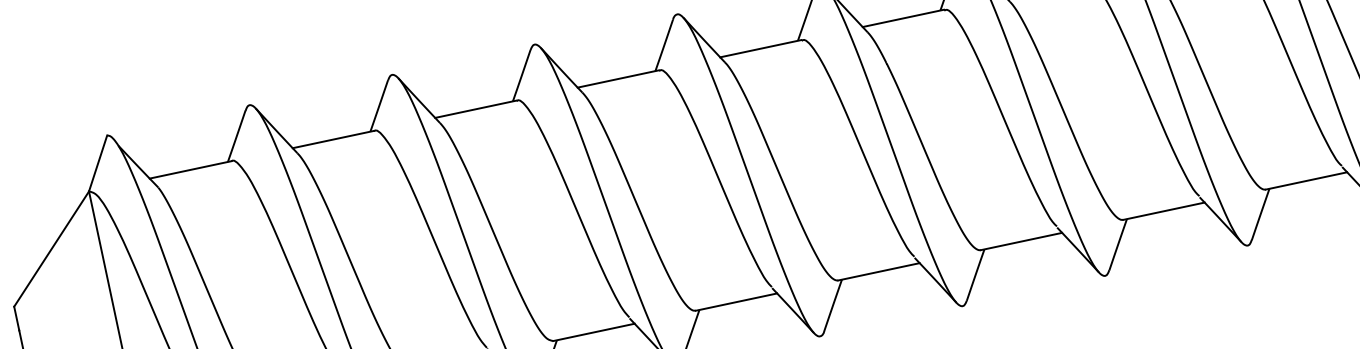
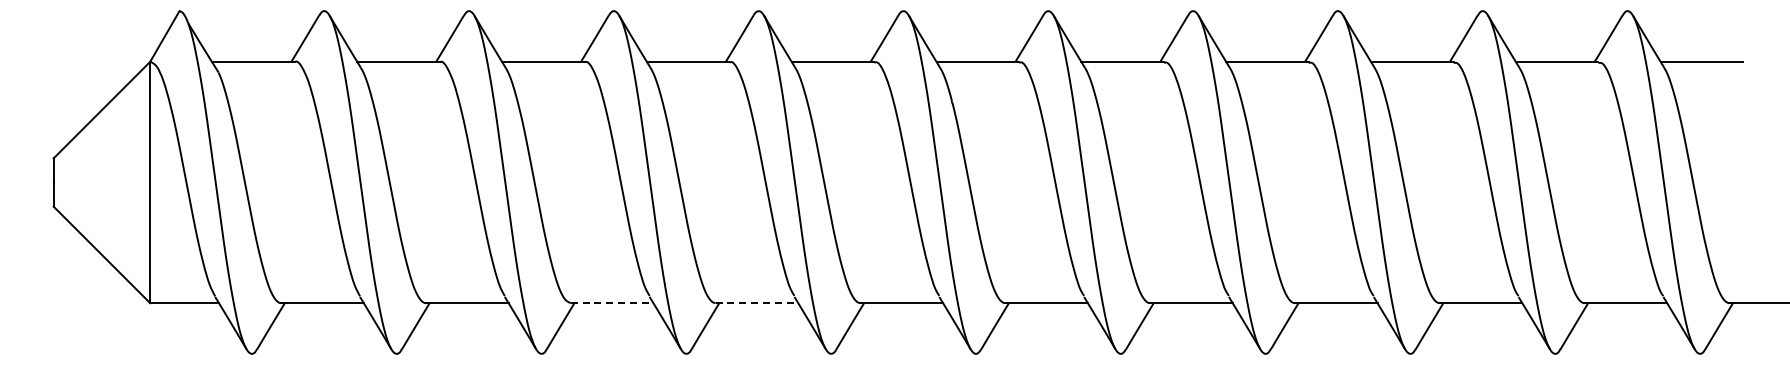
line: (737, 302) -> (757, 303), solid -> dashed
line: (594, 332) -> (612, 303), solid -> dashed

